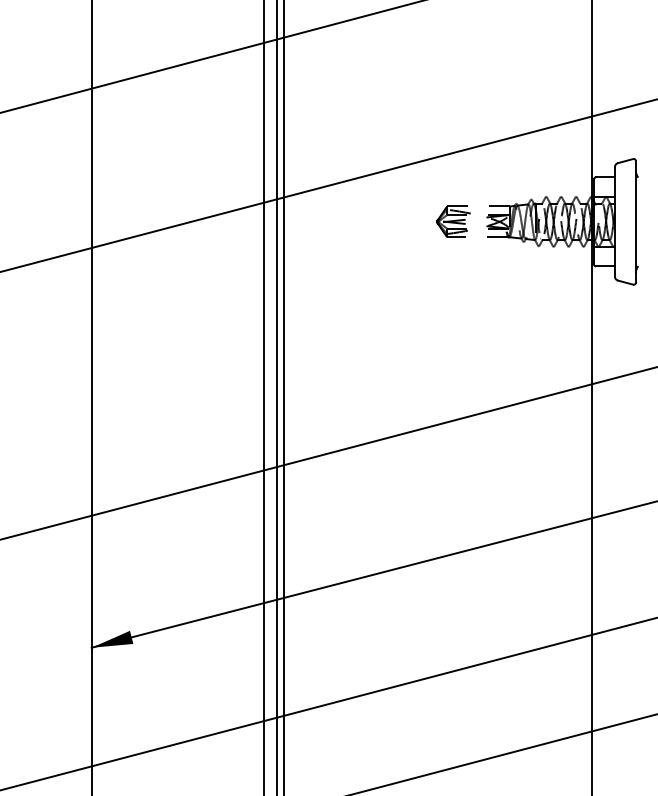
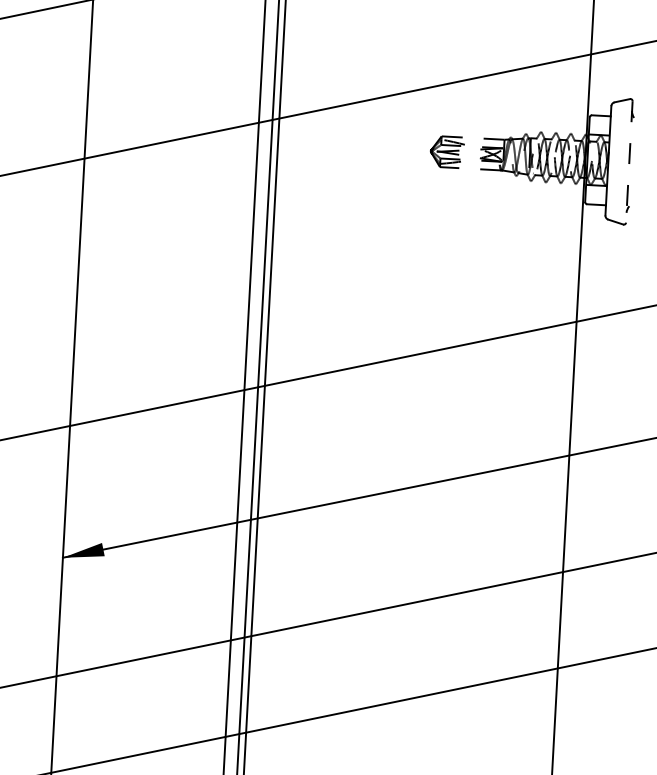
line: (635, 221) -> (628, 161), solid -> dashed

